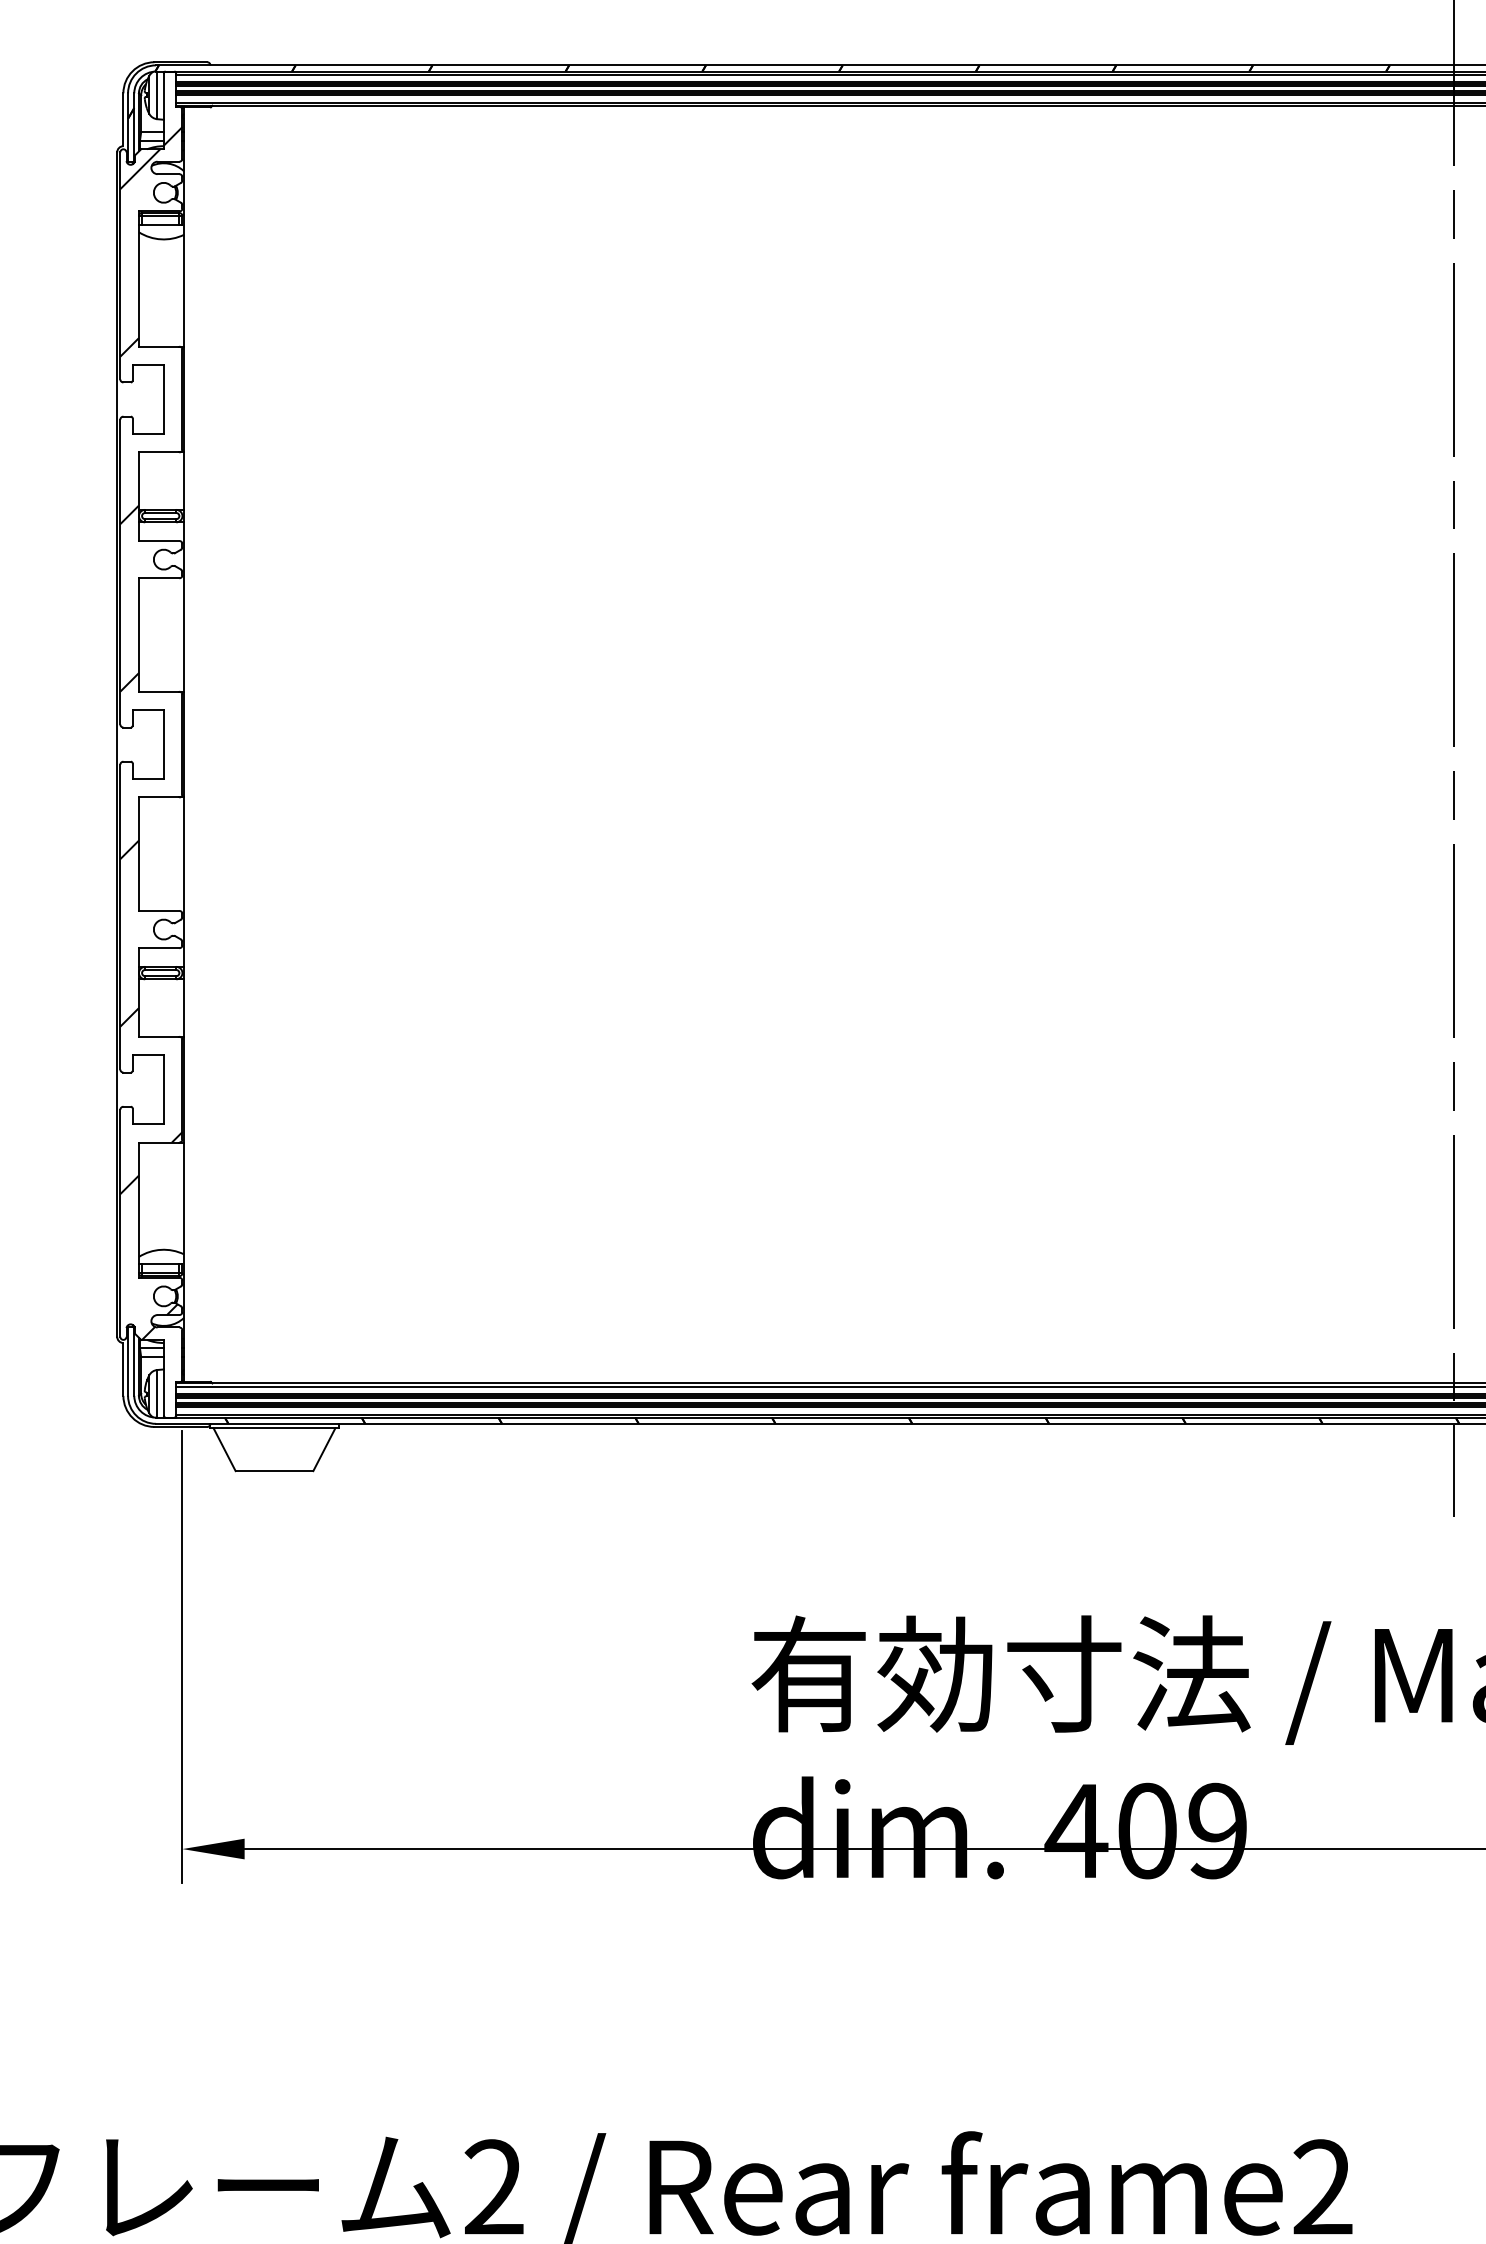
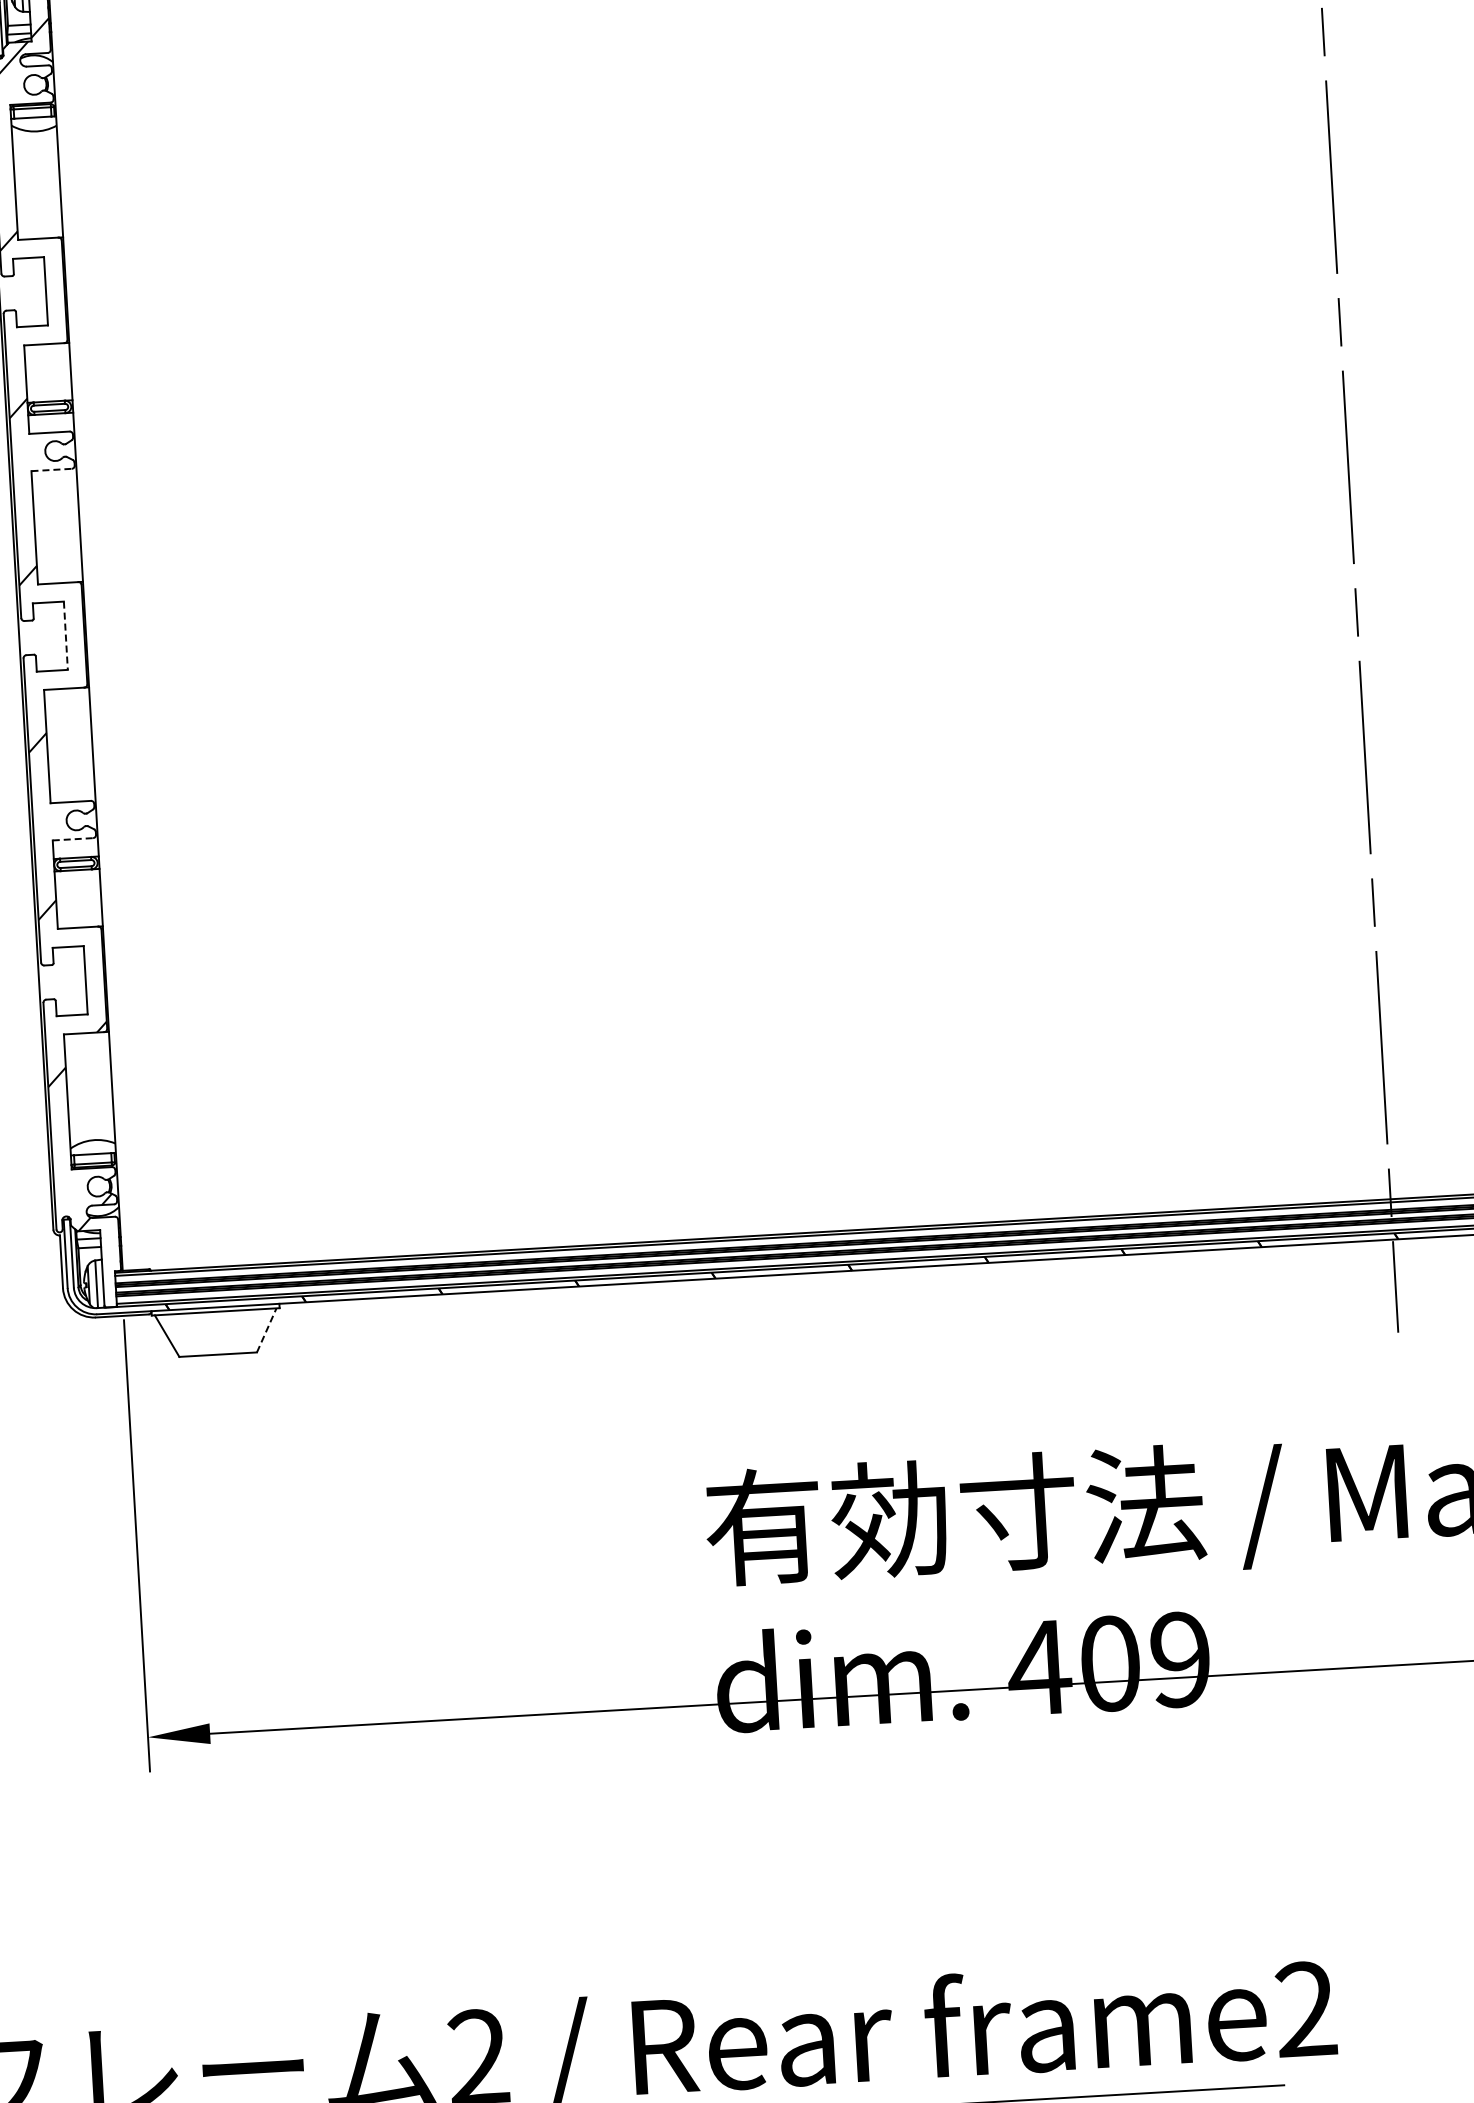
line: (159, 578) -> (51, 470), solid -> dashed
line: (163, 745) -> (65, 636), solid -> dashed
line: (159, 948) -> (73, 839), solid -> dashed
line: (324, 1449) -> (266, 1330), solid -> dashed

